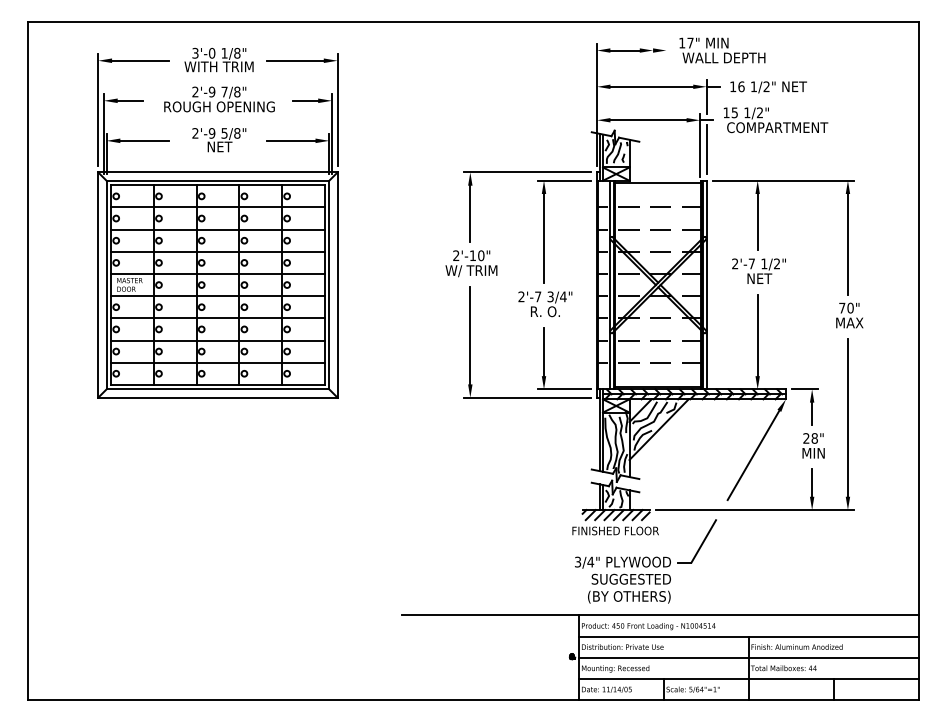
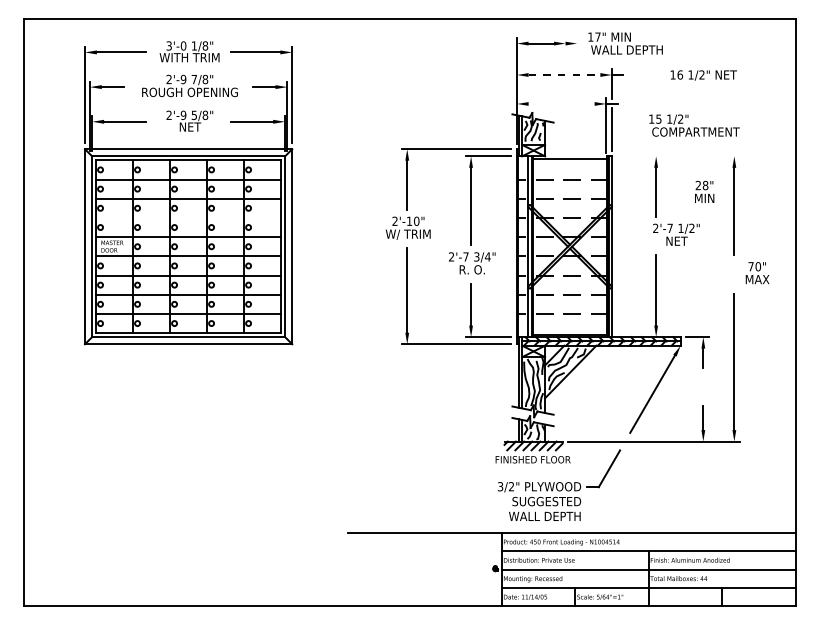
line: (652, 86) -> (565, 74), solid -> dashed
text: (768, 87) -> (703, 75), moved
line: (648, 120) -> (561, 104), removed
text: (775, 120) -> (694, 125), moved
line: (783, 180) -> (678, 156), removed
line: (217, 251) -> (188, 217), removed
text: (758, 270) -> (675, 234), moved
text: (849, 315) -> (757, 273), moved
text: (813, 445) -> (704, 191), moved
text: (590, 561) -> (511, 486), 3/4" -> 3/2"
text: (628, 596) -> (544, 516), (BY OTHERS) -> WALL DEPTH

